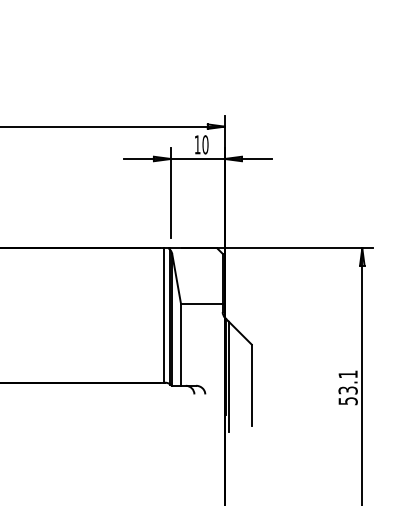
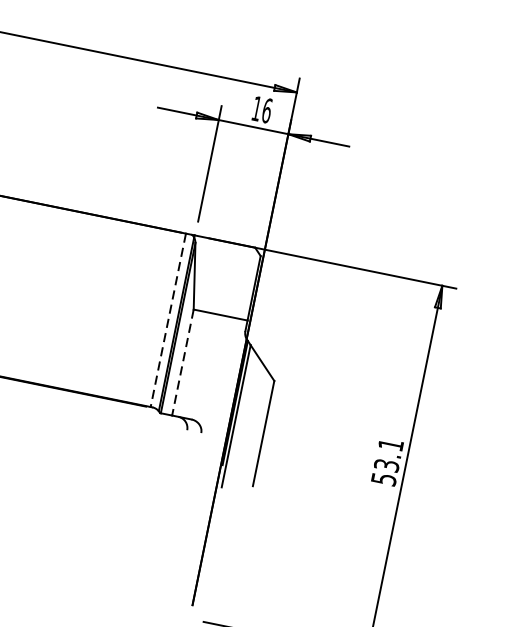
text: (205, 144) -> (267, 110), 10 -> 16
line: (163, 316) -> (167, 321), solid -> dashed
line: (181, 345) -> (183, 363), solid -> dashed

